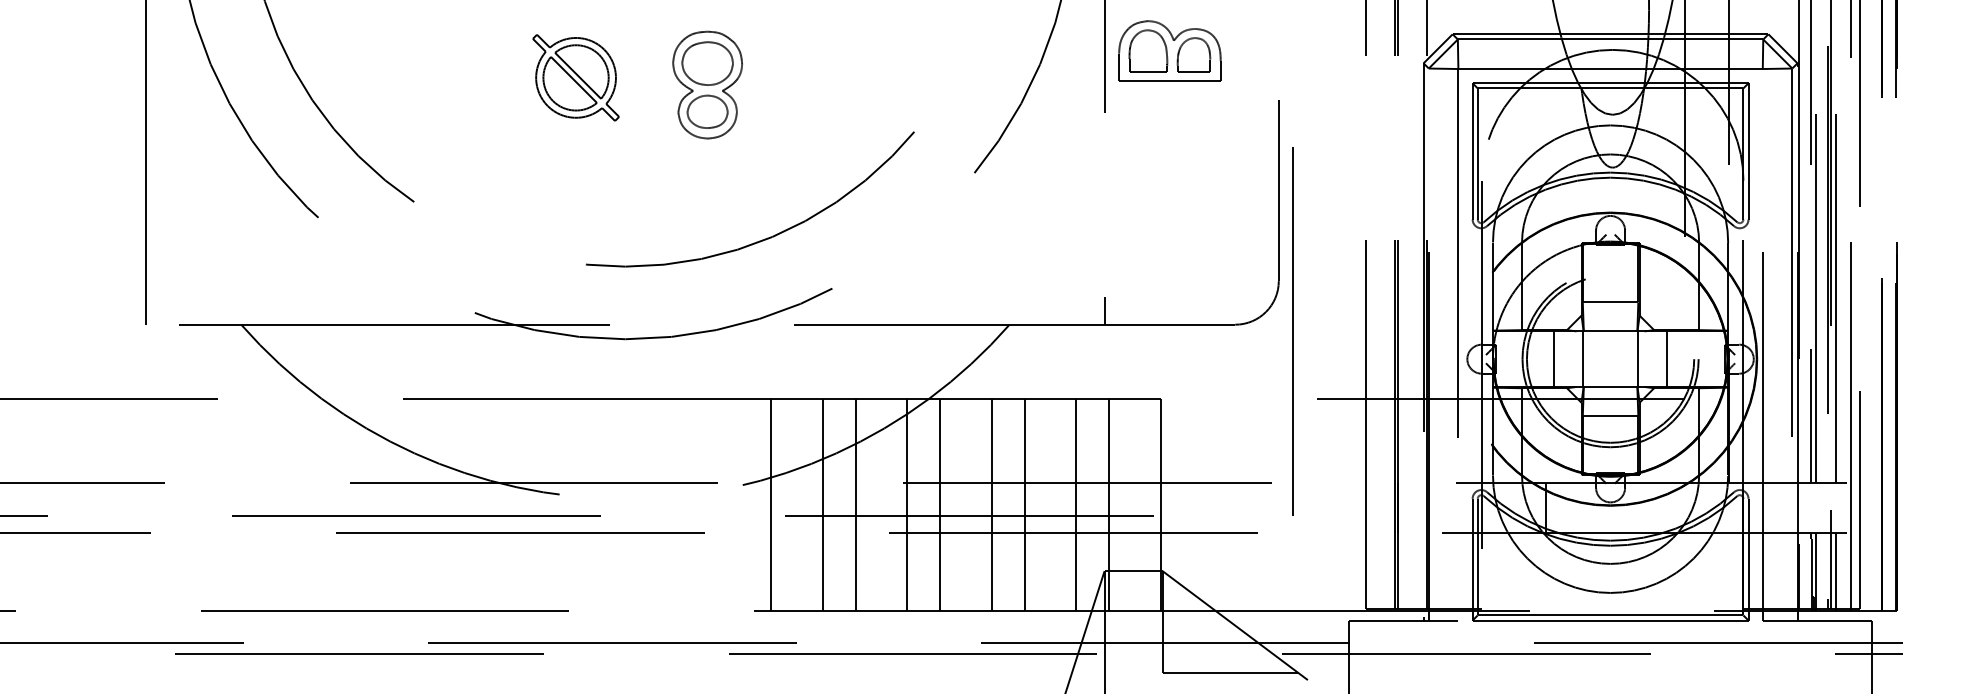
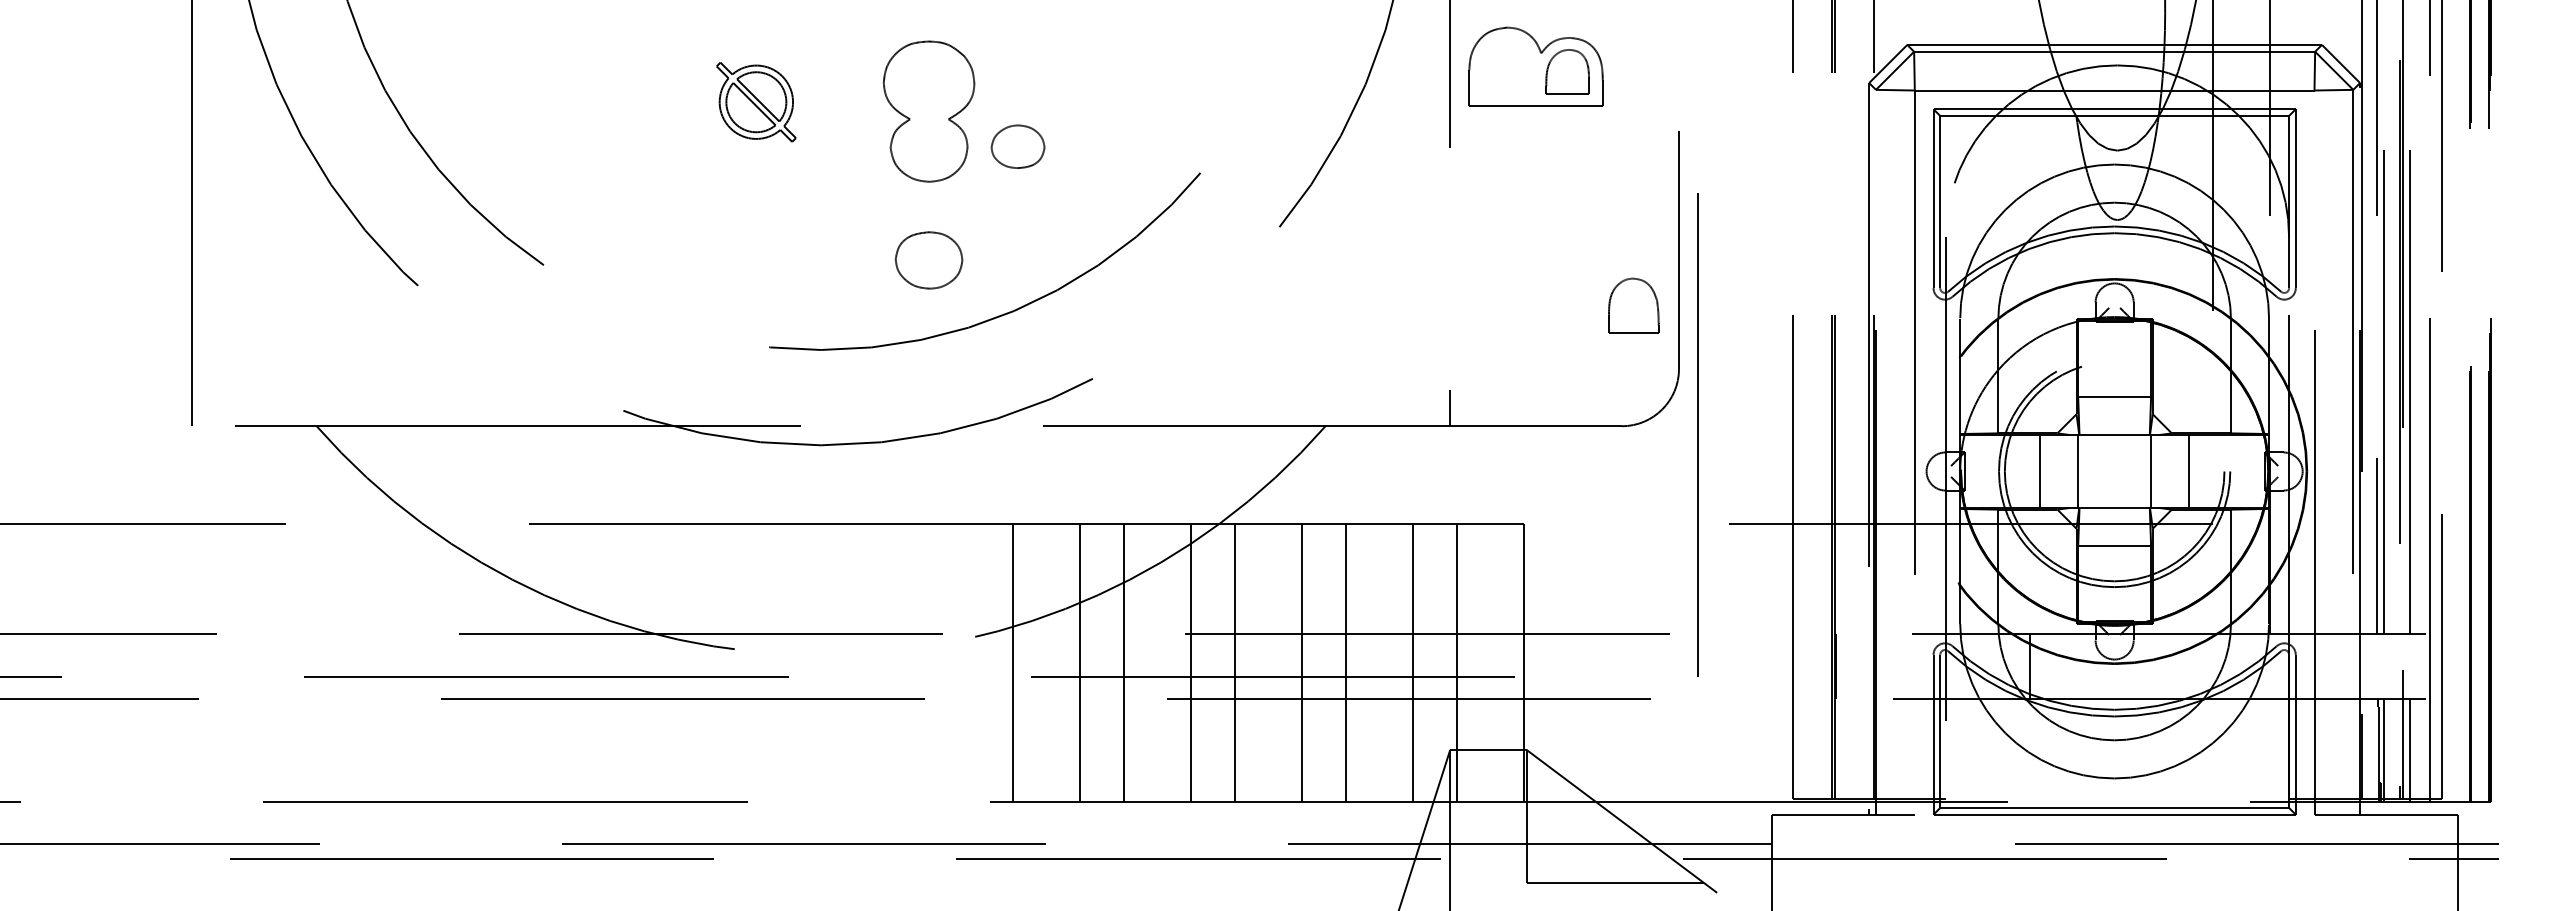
part: (1148, 50) -> (1633, 305), moved
part: (707, 63) -> (928, 260), moved
part: (576, 78) -> (756, 102), size x0.7
part: (707, 111) -> (1017, 146), moved

